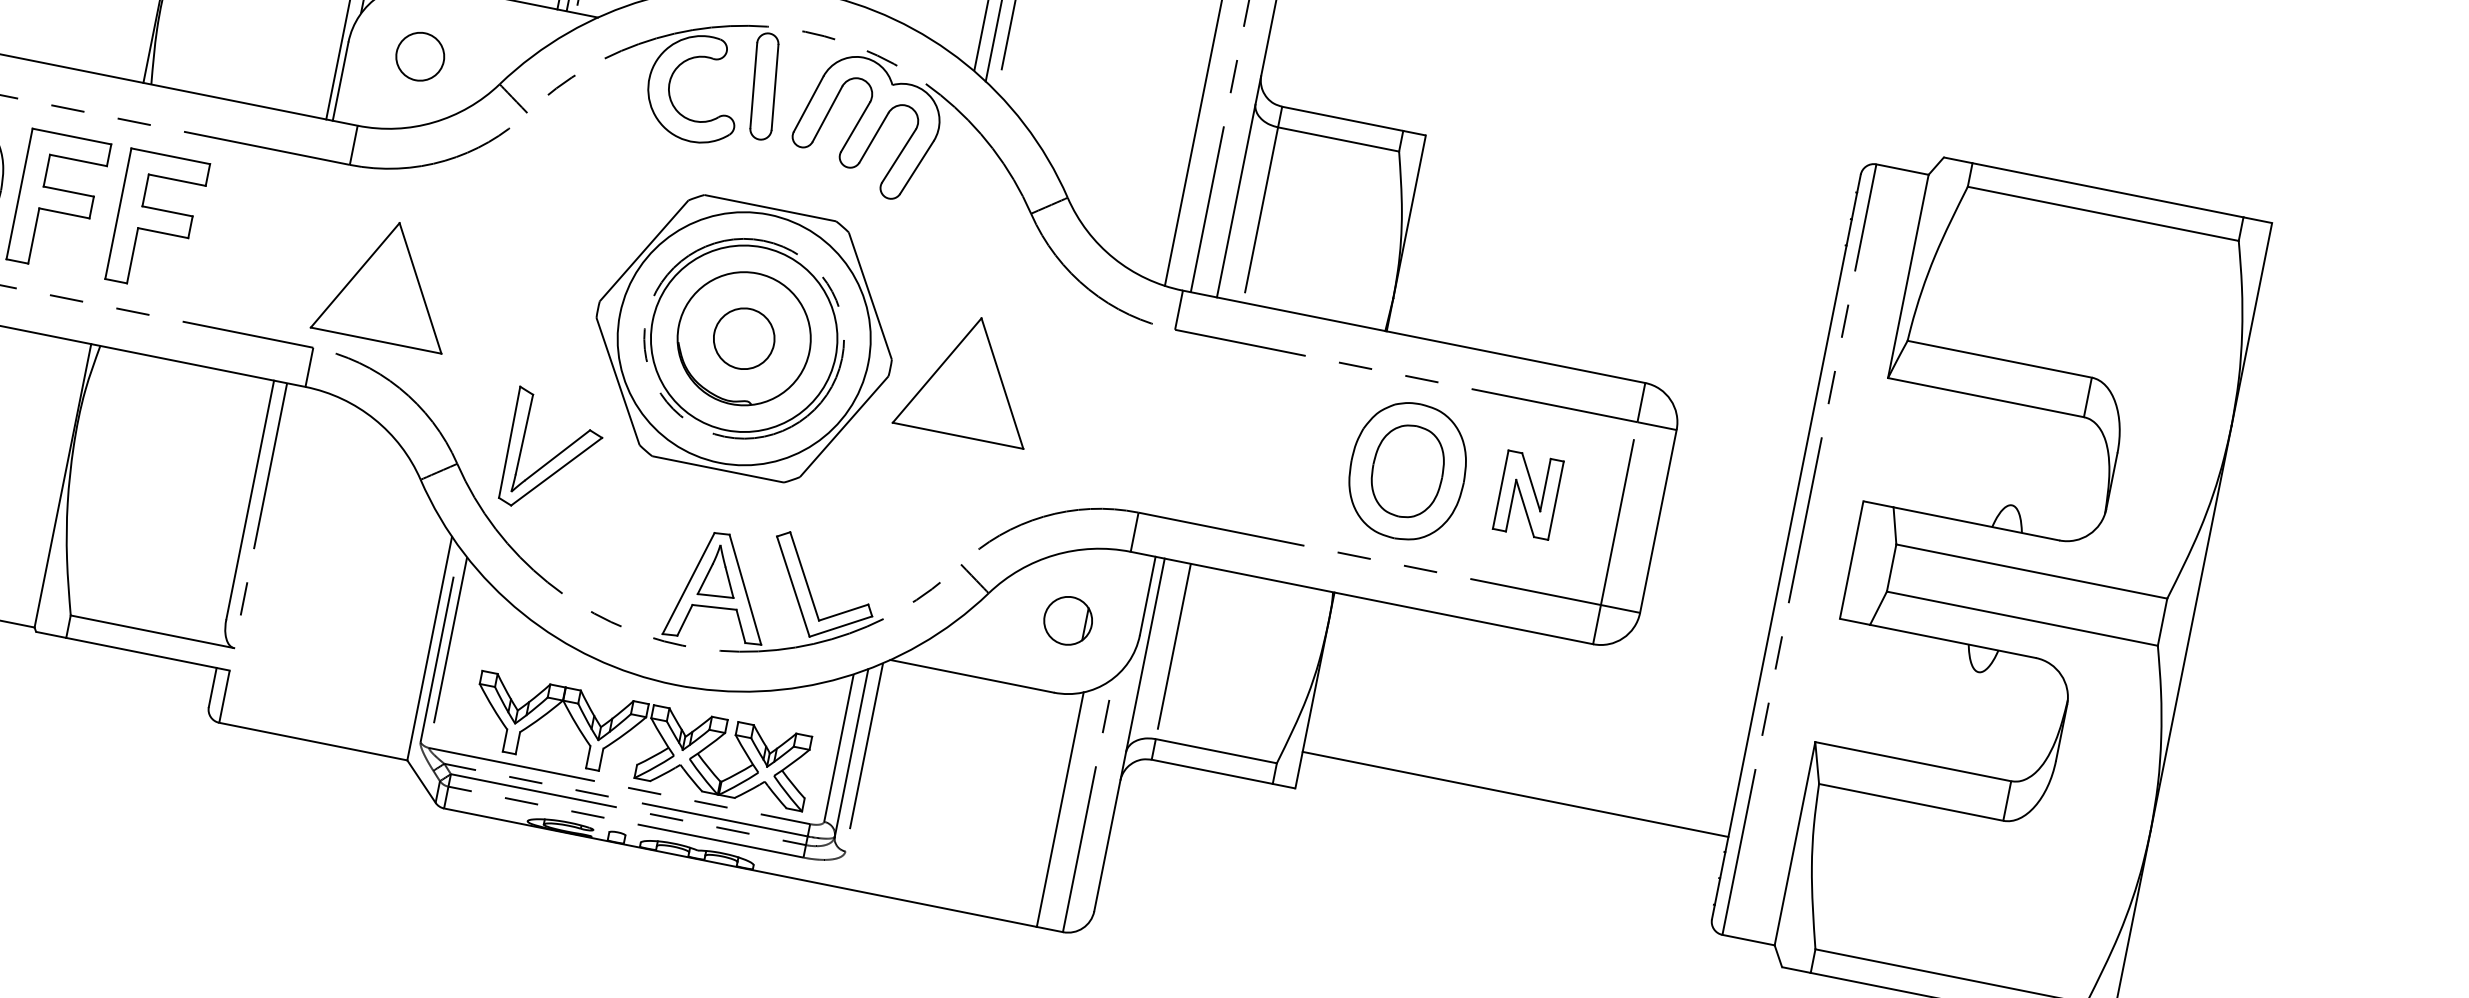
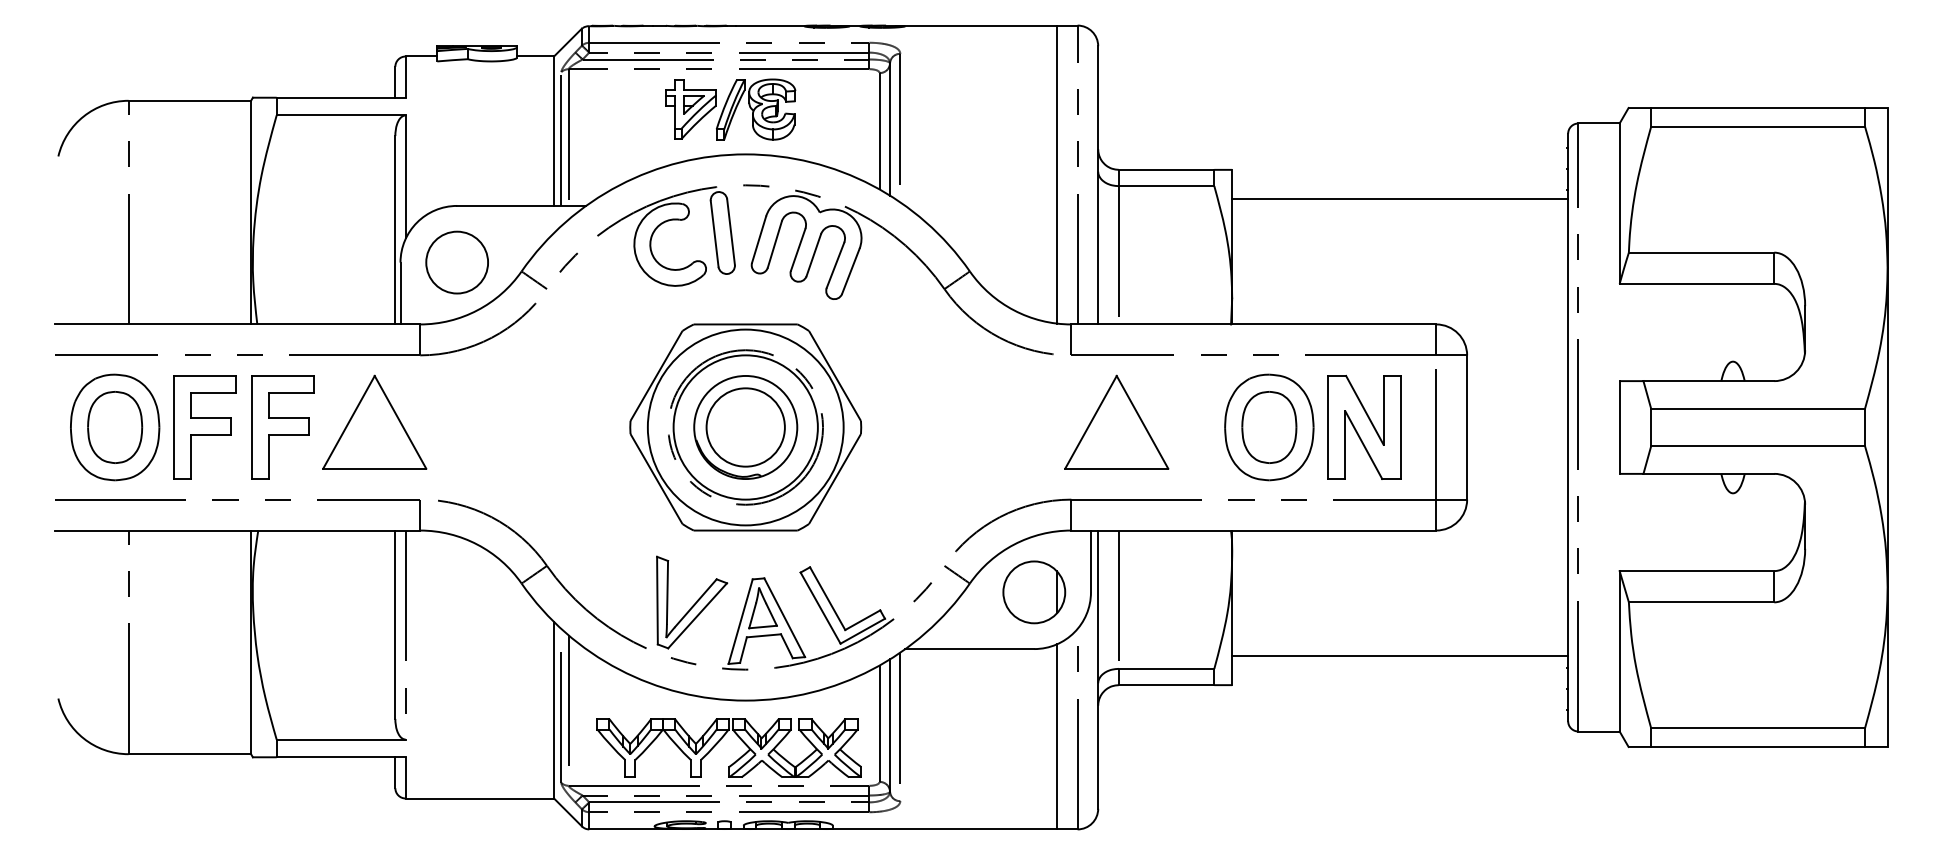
circle: (420, 56) -> (457, 262), size x1.67
line: (1631, 214) -> (1400, 198), added
part: (387, 280) -> (374, 421), moved
circle: (743, 338) -> (745, 427), size x1.67
part: (969, 375) -> (1116, 421), moved
part: (553, 453) -> (692, 602), moved
part: (1528, 494) -> (1364, 426), size x1.67
part: (1068, 620) -> (1034, 592), size x1.67

